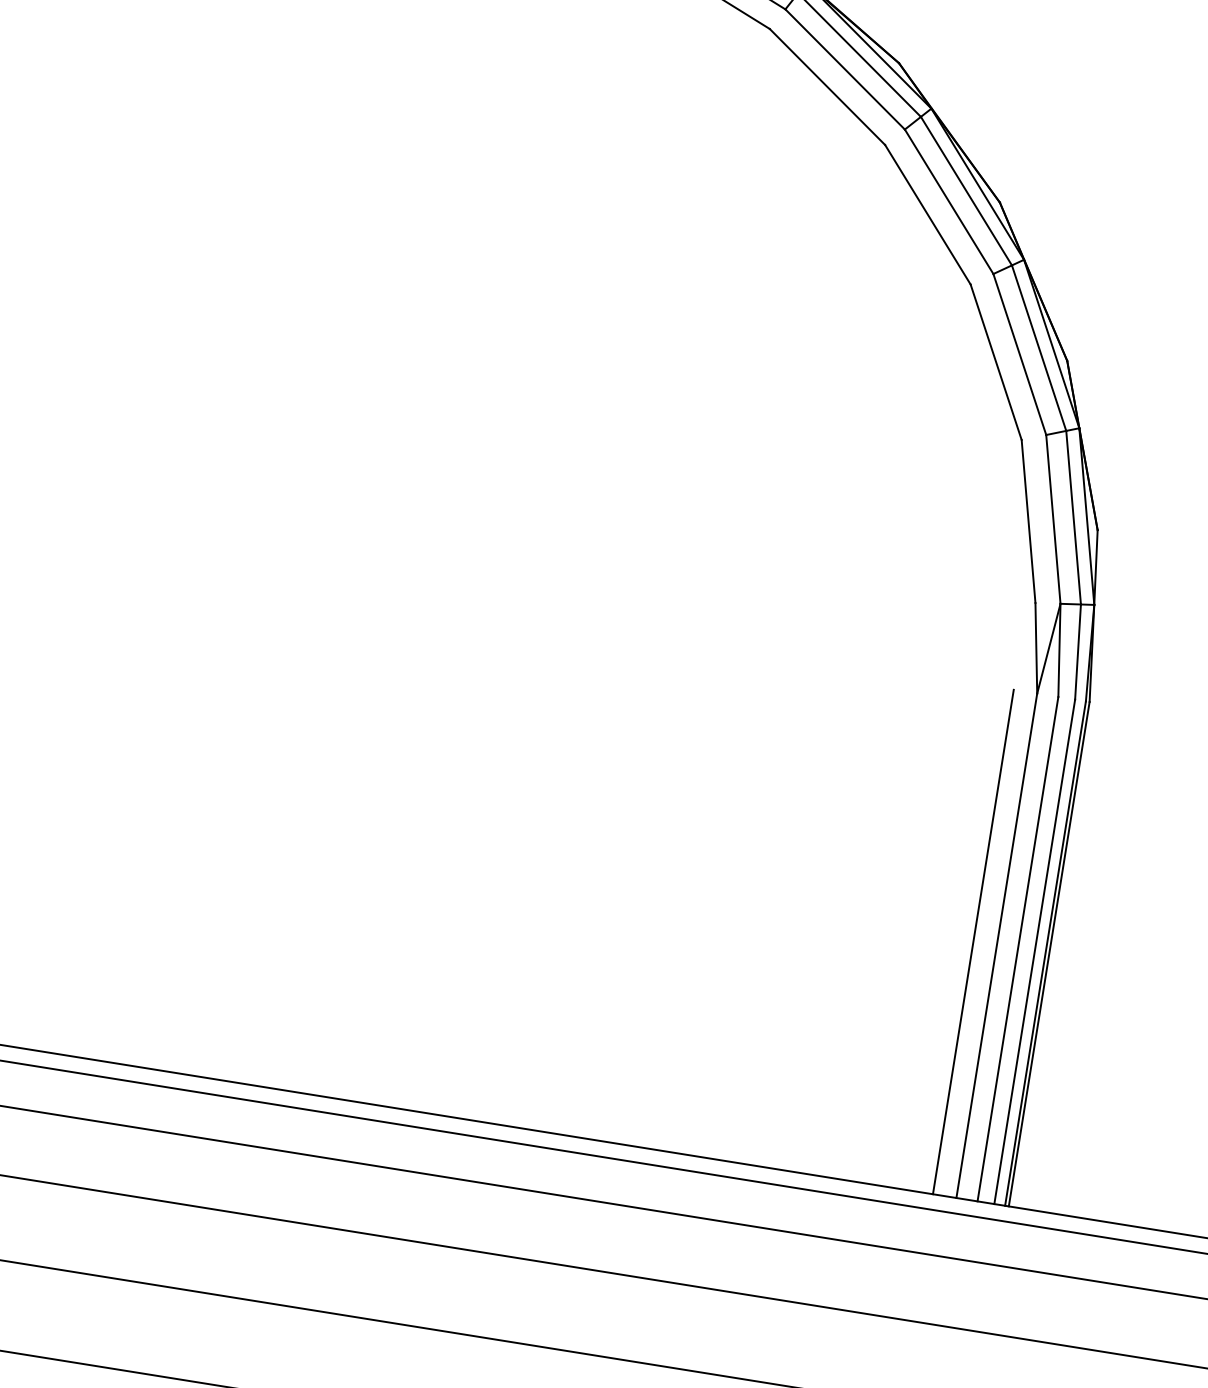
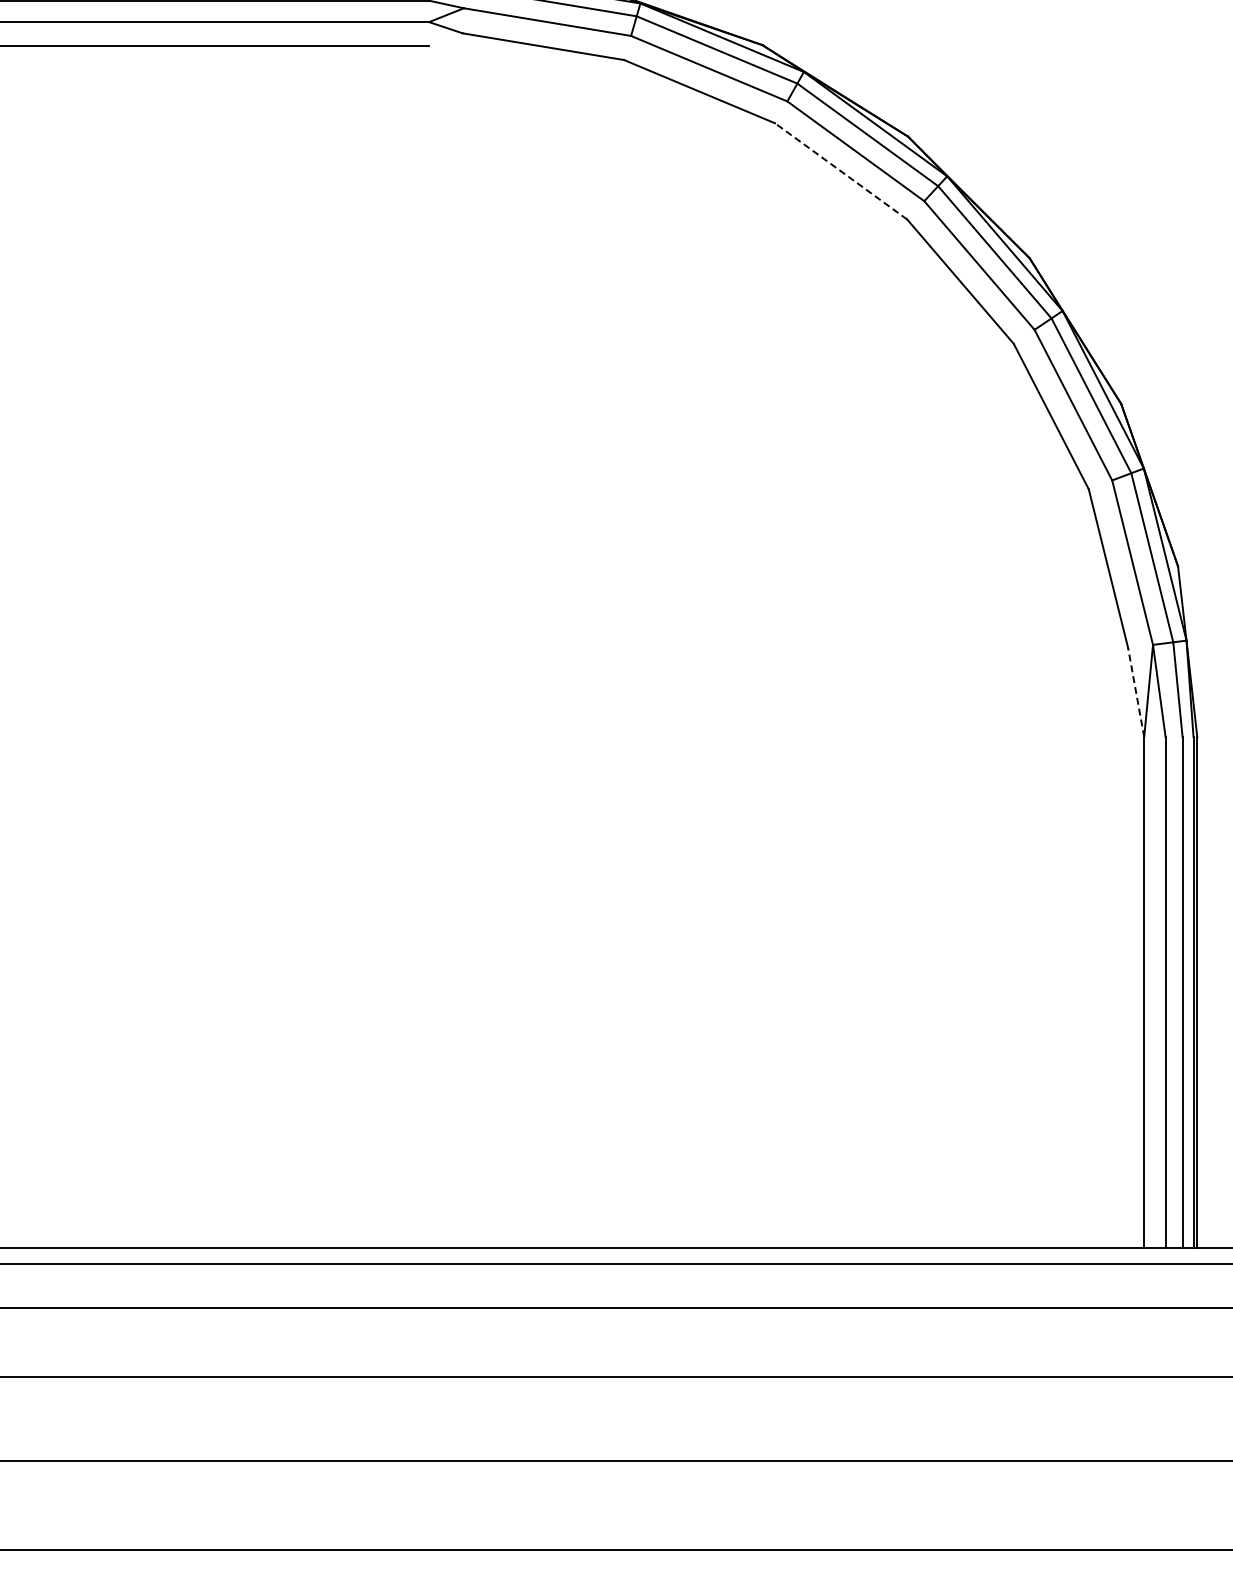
line: (827, 87) -> (841, 171), solid -> dashed
line: (1036, 648) -> (1136, 692), solid -> dashed
line: (973, 941) -> (1120, 992), removed

